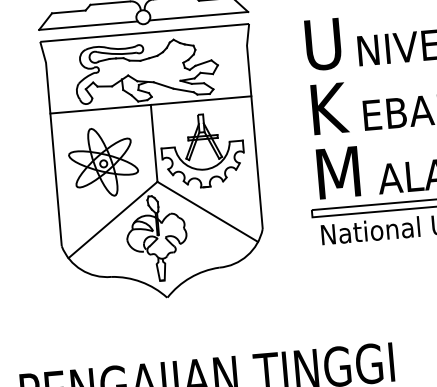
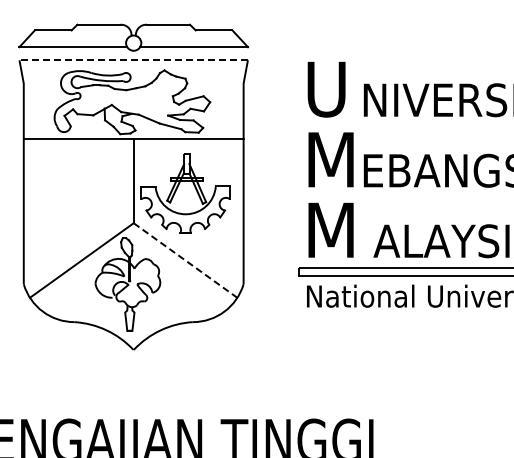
line: (144, 33) -> (133, 60), solid -> dashed
text: (336, 107) -> (334, 159), K -> M
part: (103, 161) -> (76, 196), removed
line: (207, 211) -> (185, 260), solid -> dashed

